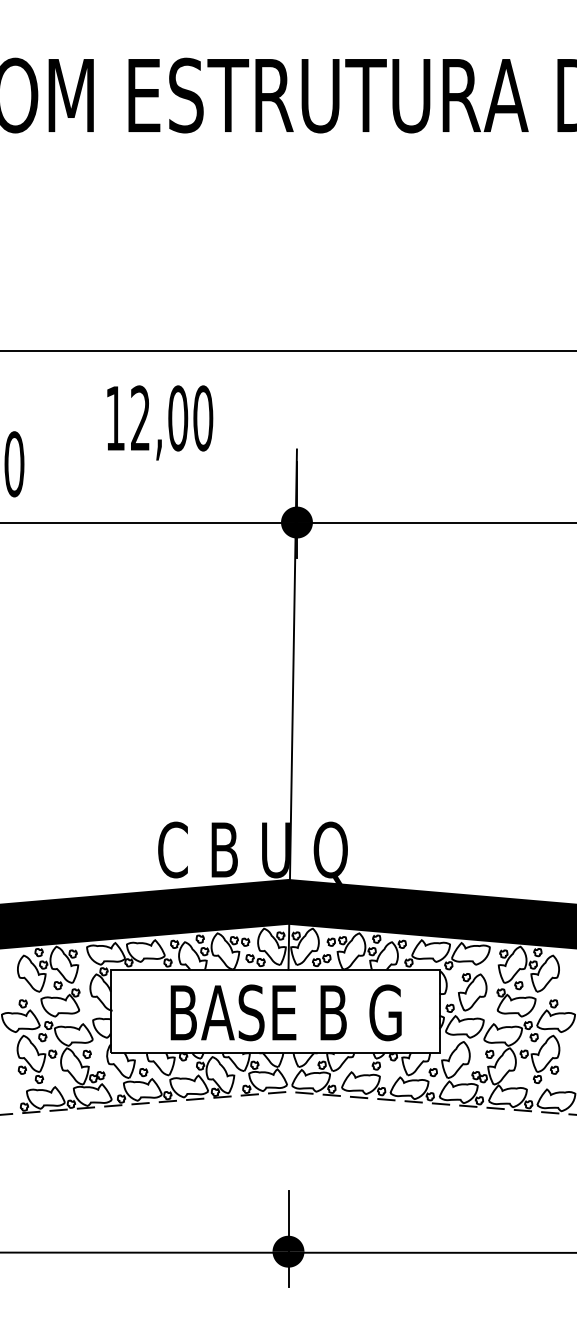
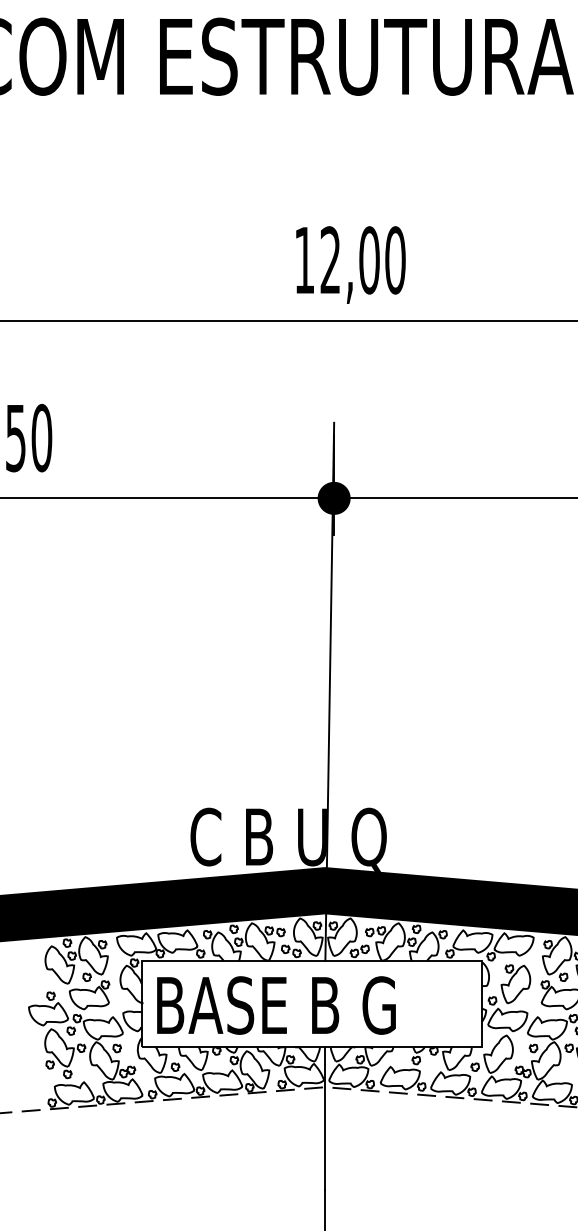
text: (160, 422) -> (351, 264), moved
text: (285, 1012) -> (275, 1005), moved
line: (288, 1121) -> (325, 1117), added

